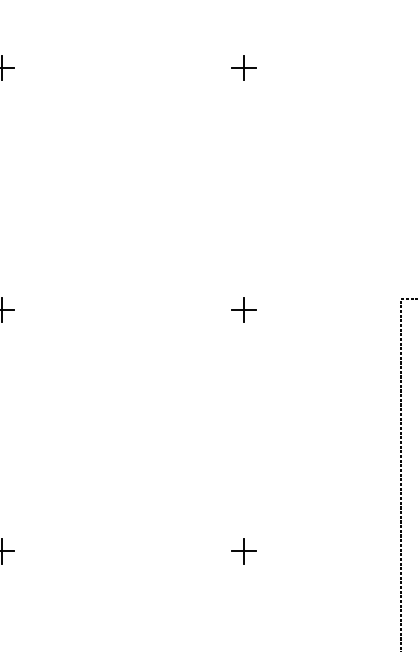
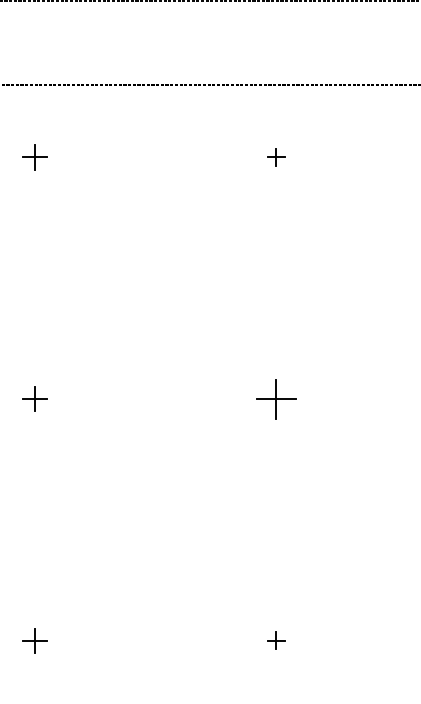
part: (242, 68) -> (275, 157), size x0.7
part: (242, 309) -> (275, 398), size x1.6
part: (242, 551) -> (275, 640), size x0.7

